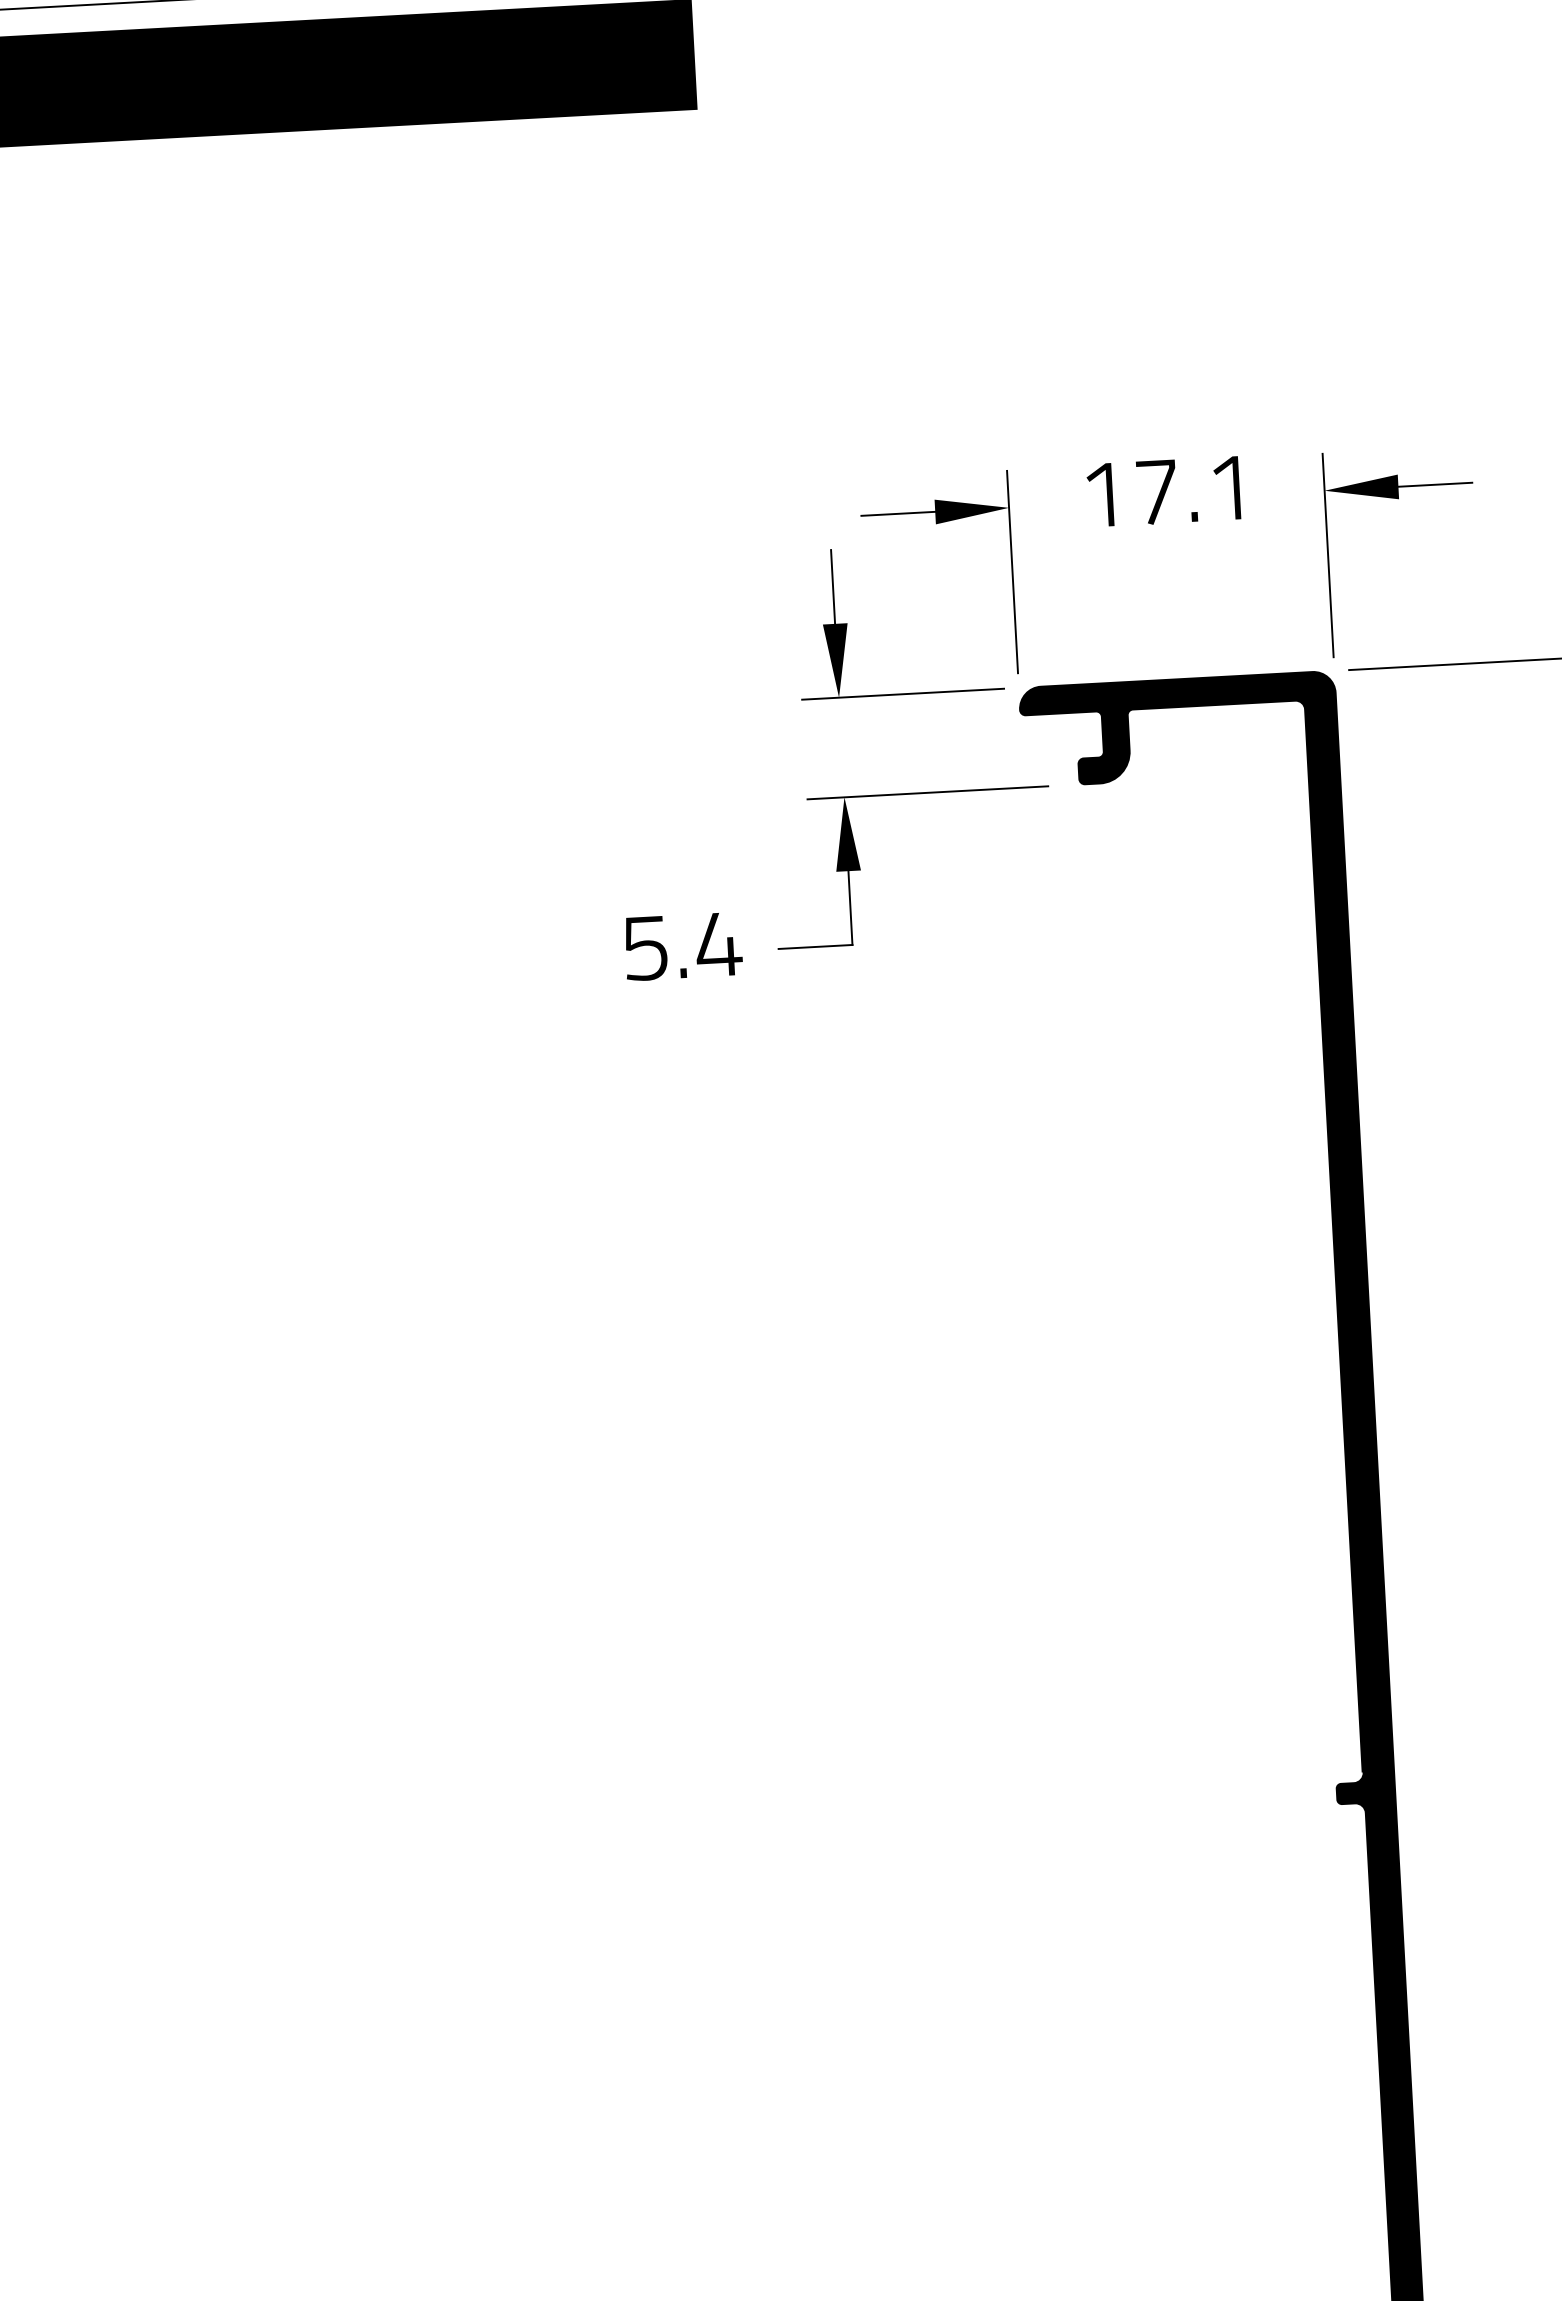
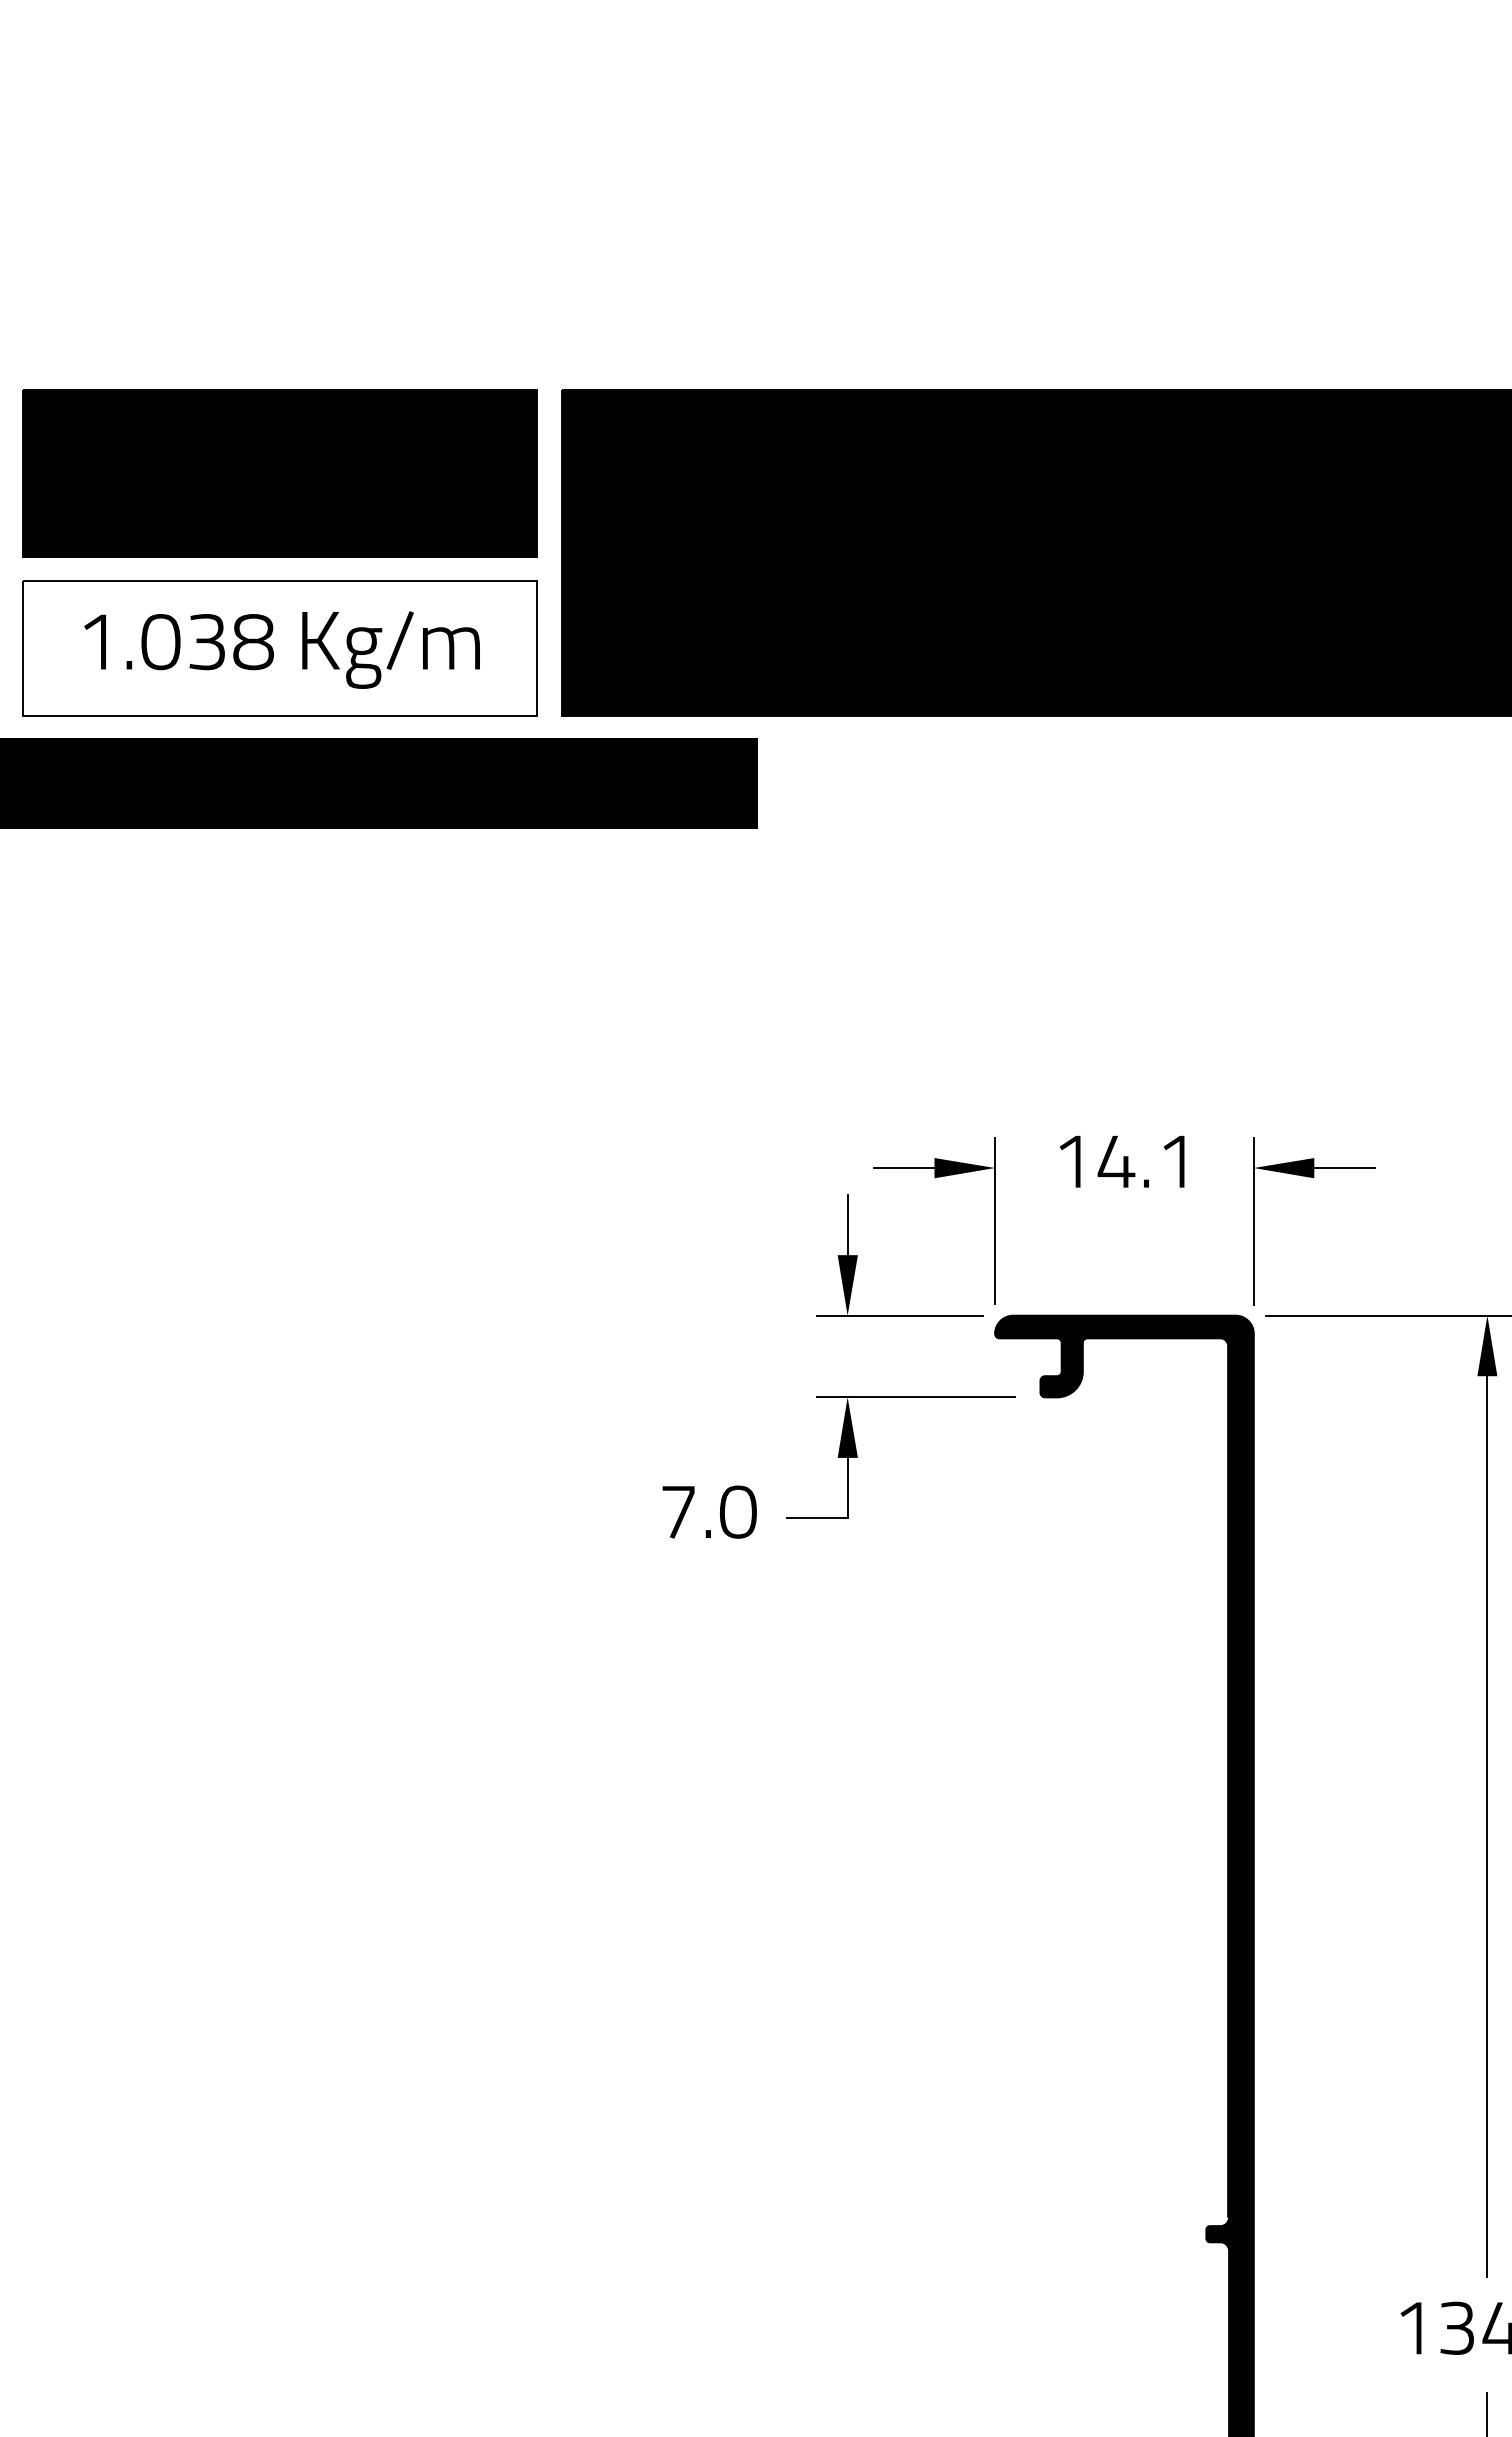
text: (1156, 491) -> (1116, 1161), 17.1 -> 14.1
text: (683, 945) -> (709, 1511), 5.4 -> 7.0

